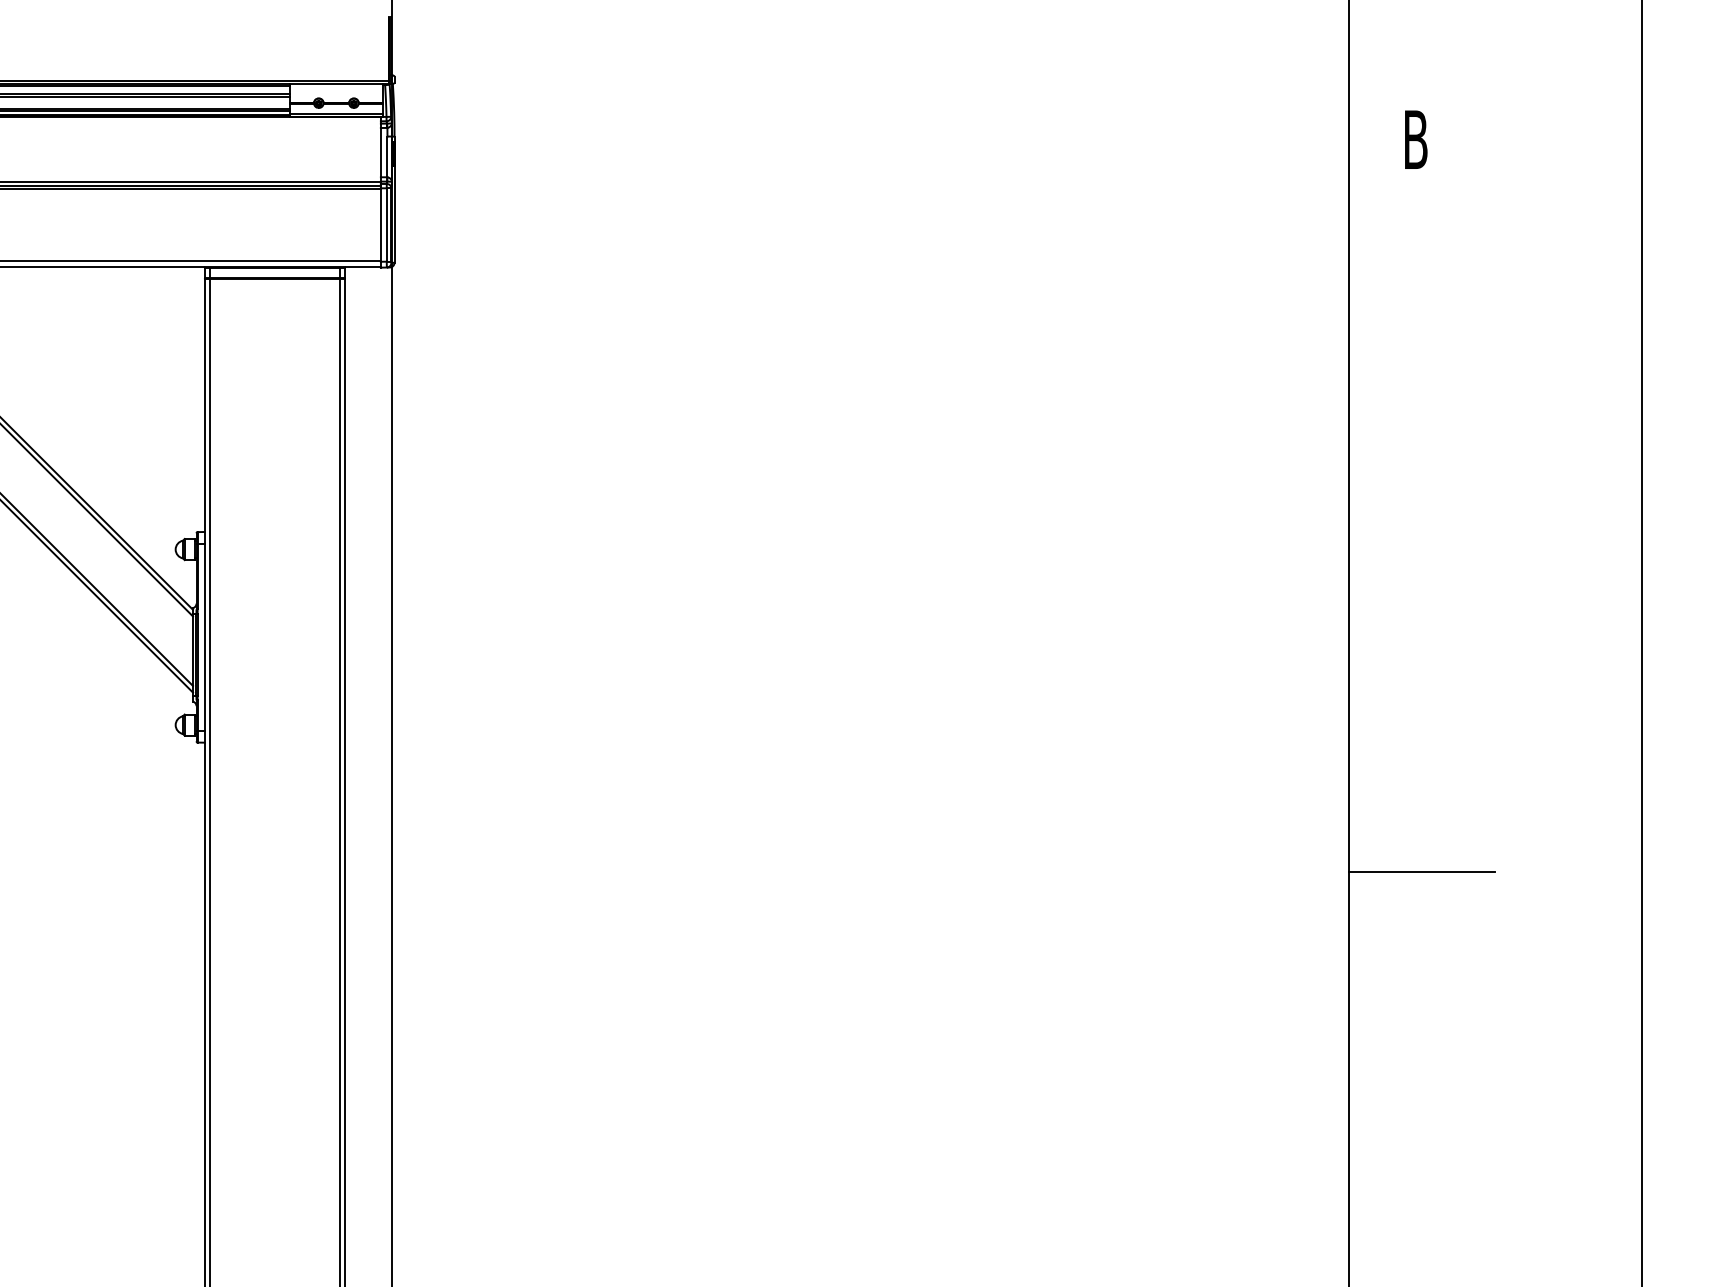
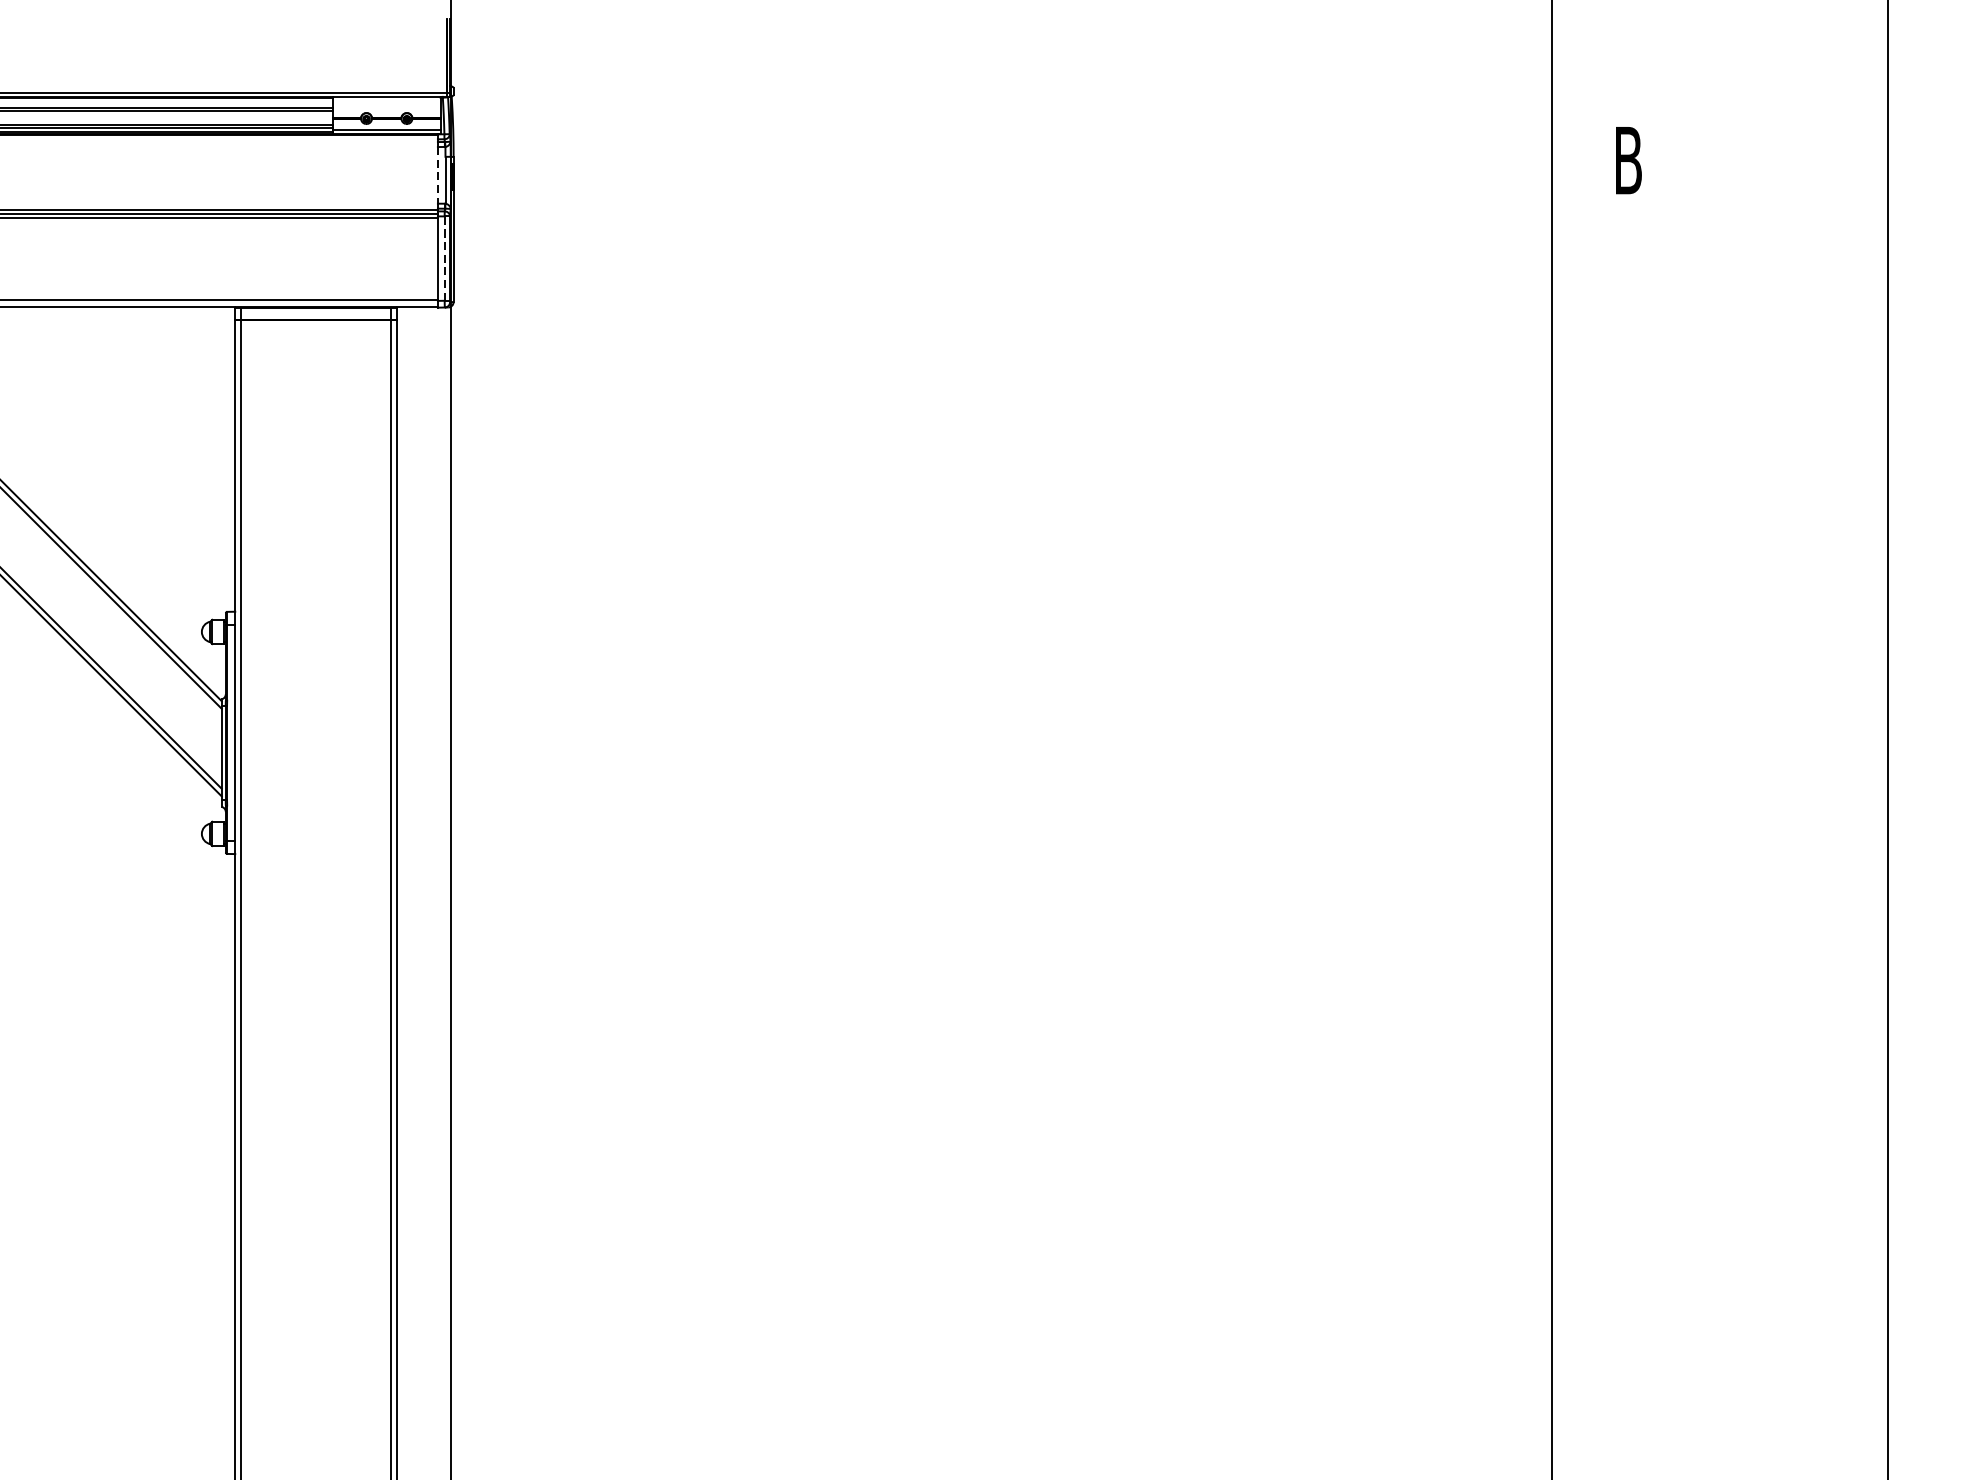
line: (380, 152) -> (437, 175), solid -> dashed
line: (386, 225) -> (444, 259), solid -> dashed
line: (1422, 871) -> (1636, 1002), removed

